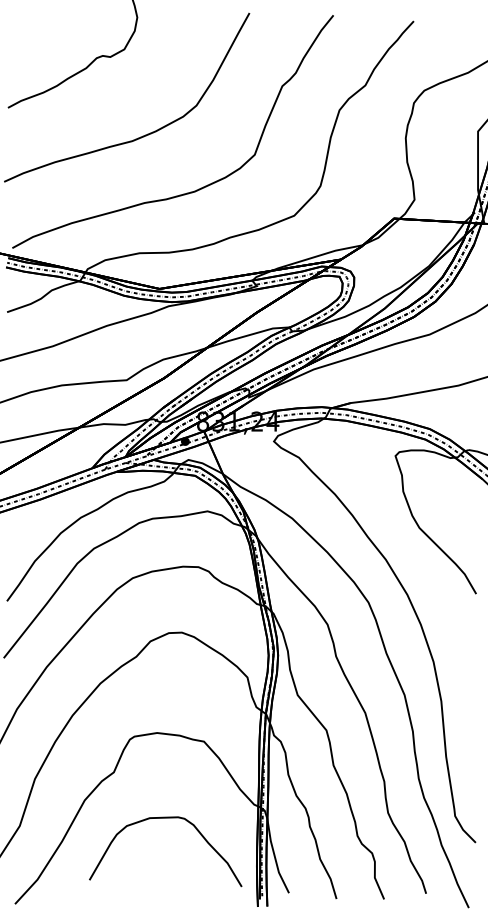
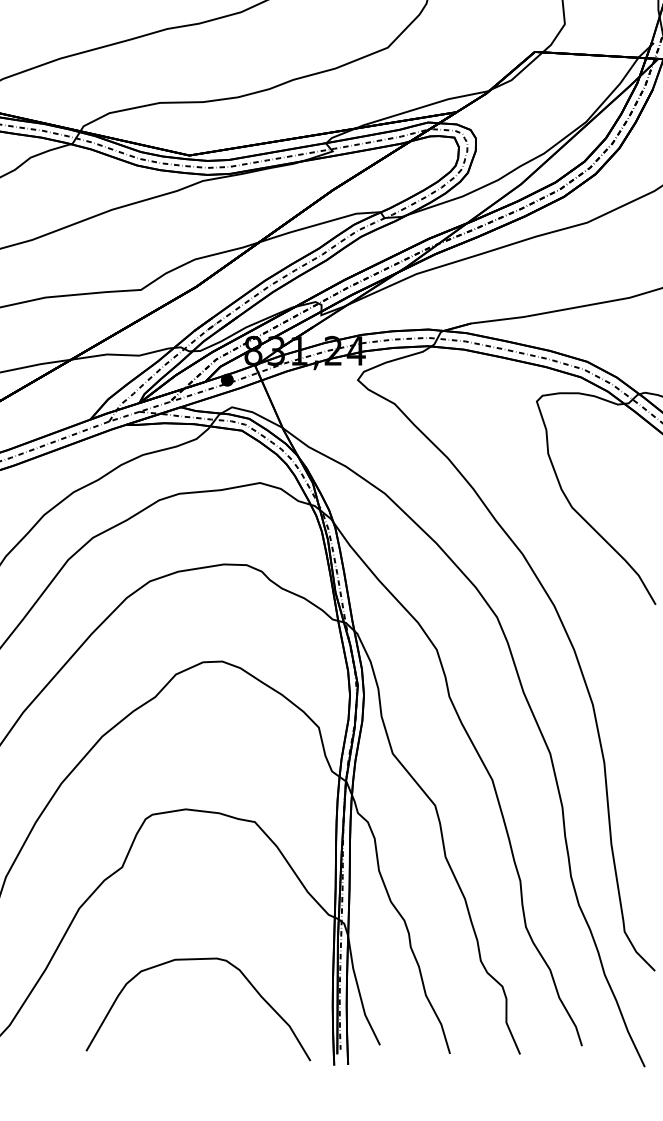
curve: (165, 818) -> (198, 960), moved

